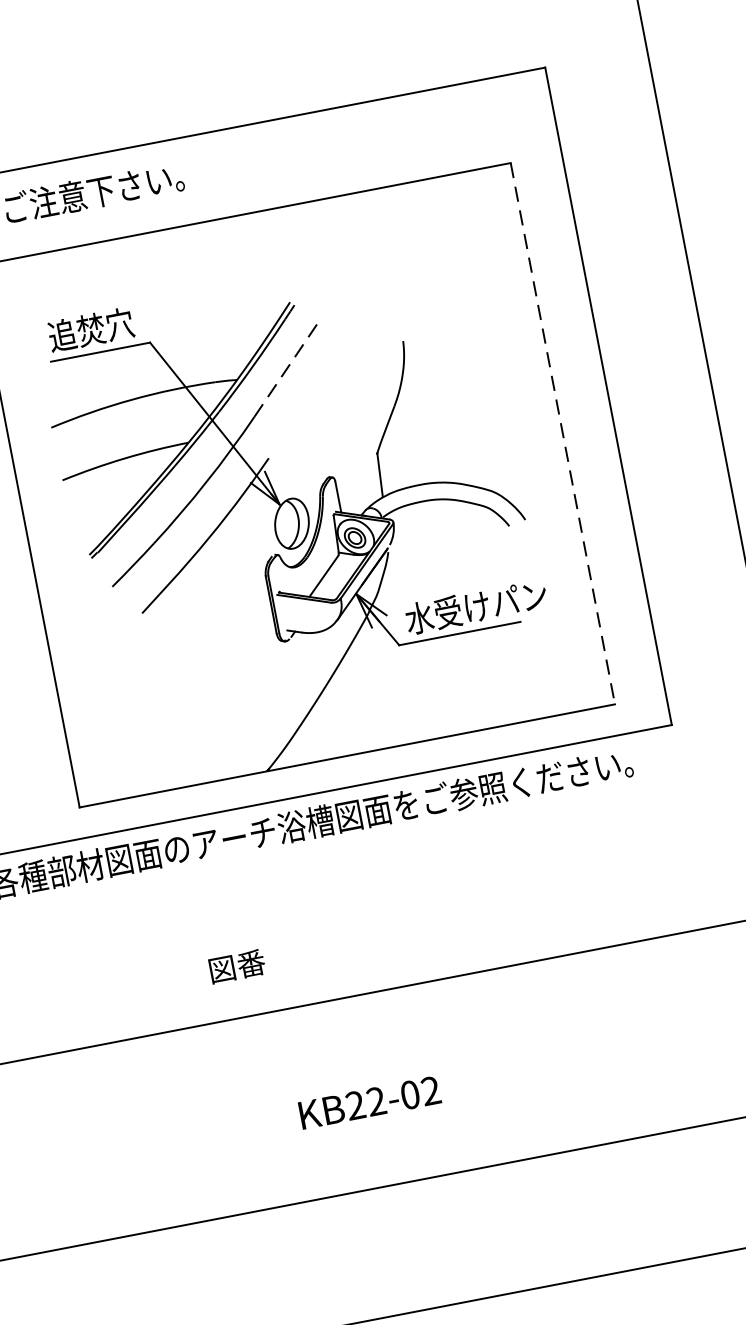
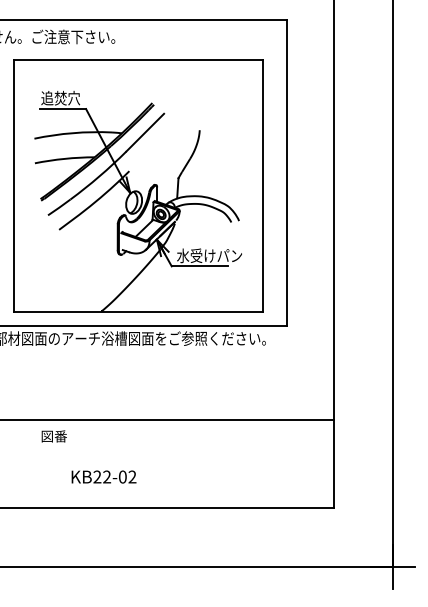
line: (287, 368) -> (145, 132), dashed -> solid
line: (563, 433) -> (263, 185), dashed -> solid
text: (235, 966) -> (53, 436), moved
text: (368, 1101) -> (103, 476), moved

